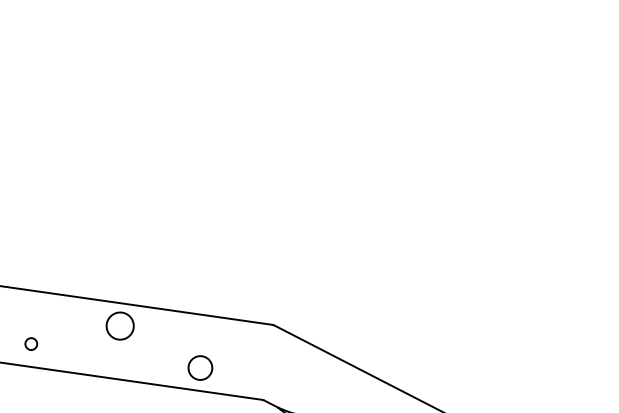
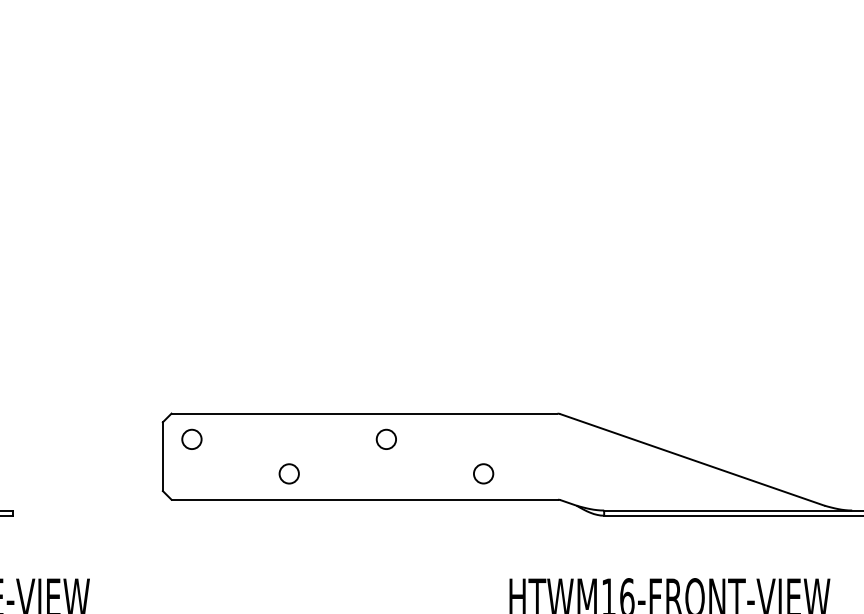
circle: (120, 326) -> (386, 439), size x0.62
circle: (30, 343) -> (288, 473), size x1.43
circle: (200, 367) -> (483, 473), size x0.71

